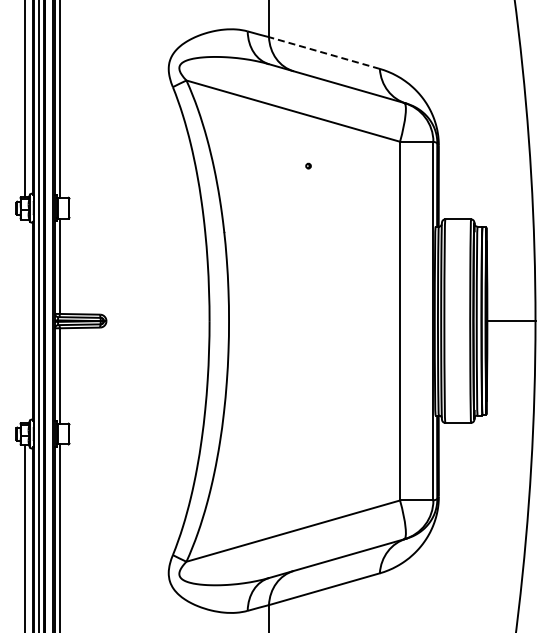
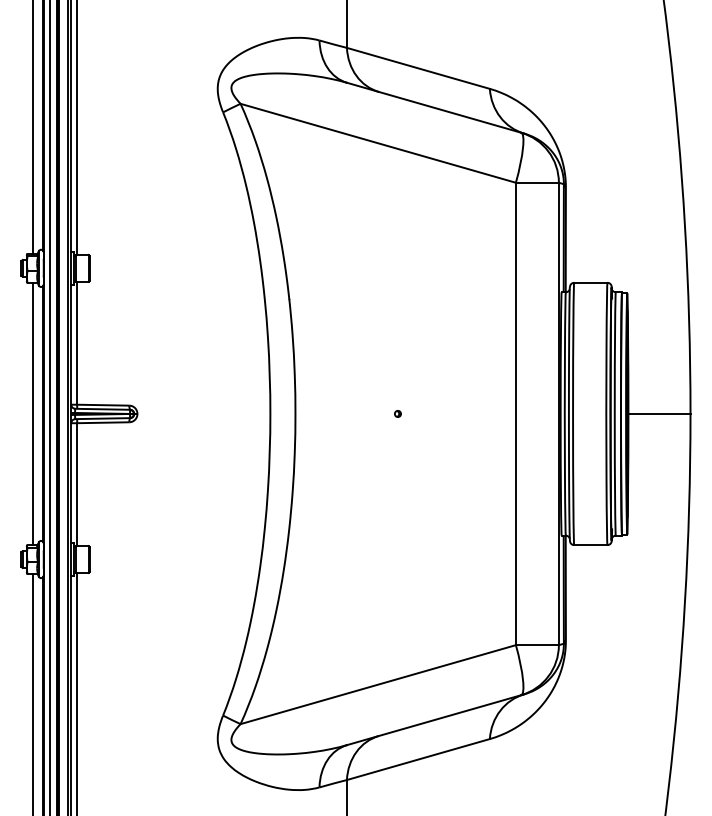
line: (324, 53) -> (418, 68), dashed -> solid
part: (308, 165) -> (397, 413), moved
line: (25, 320) -> (33, 413), added

